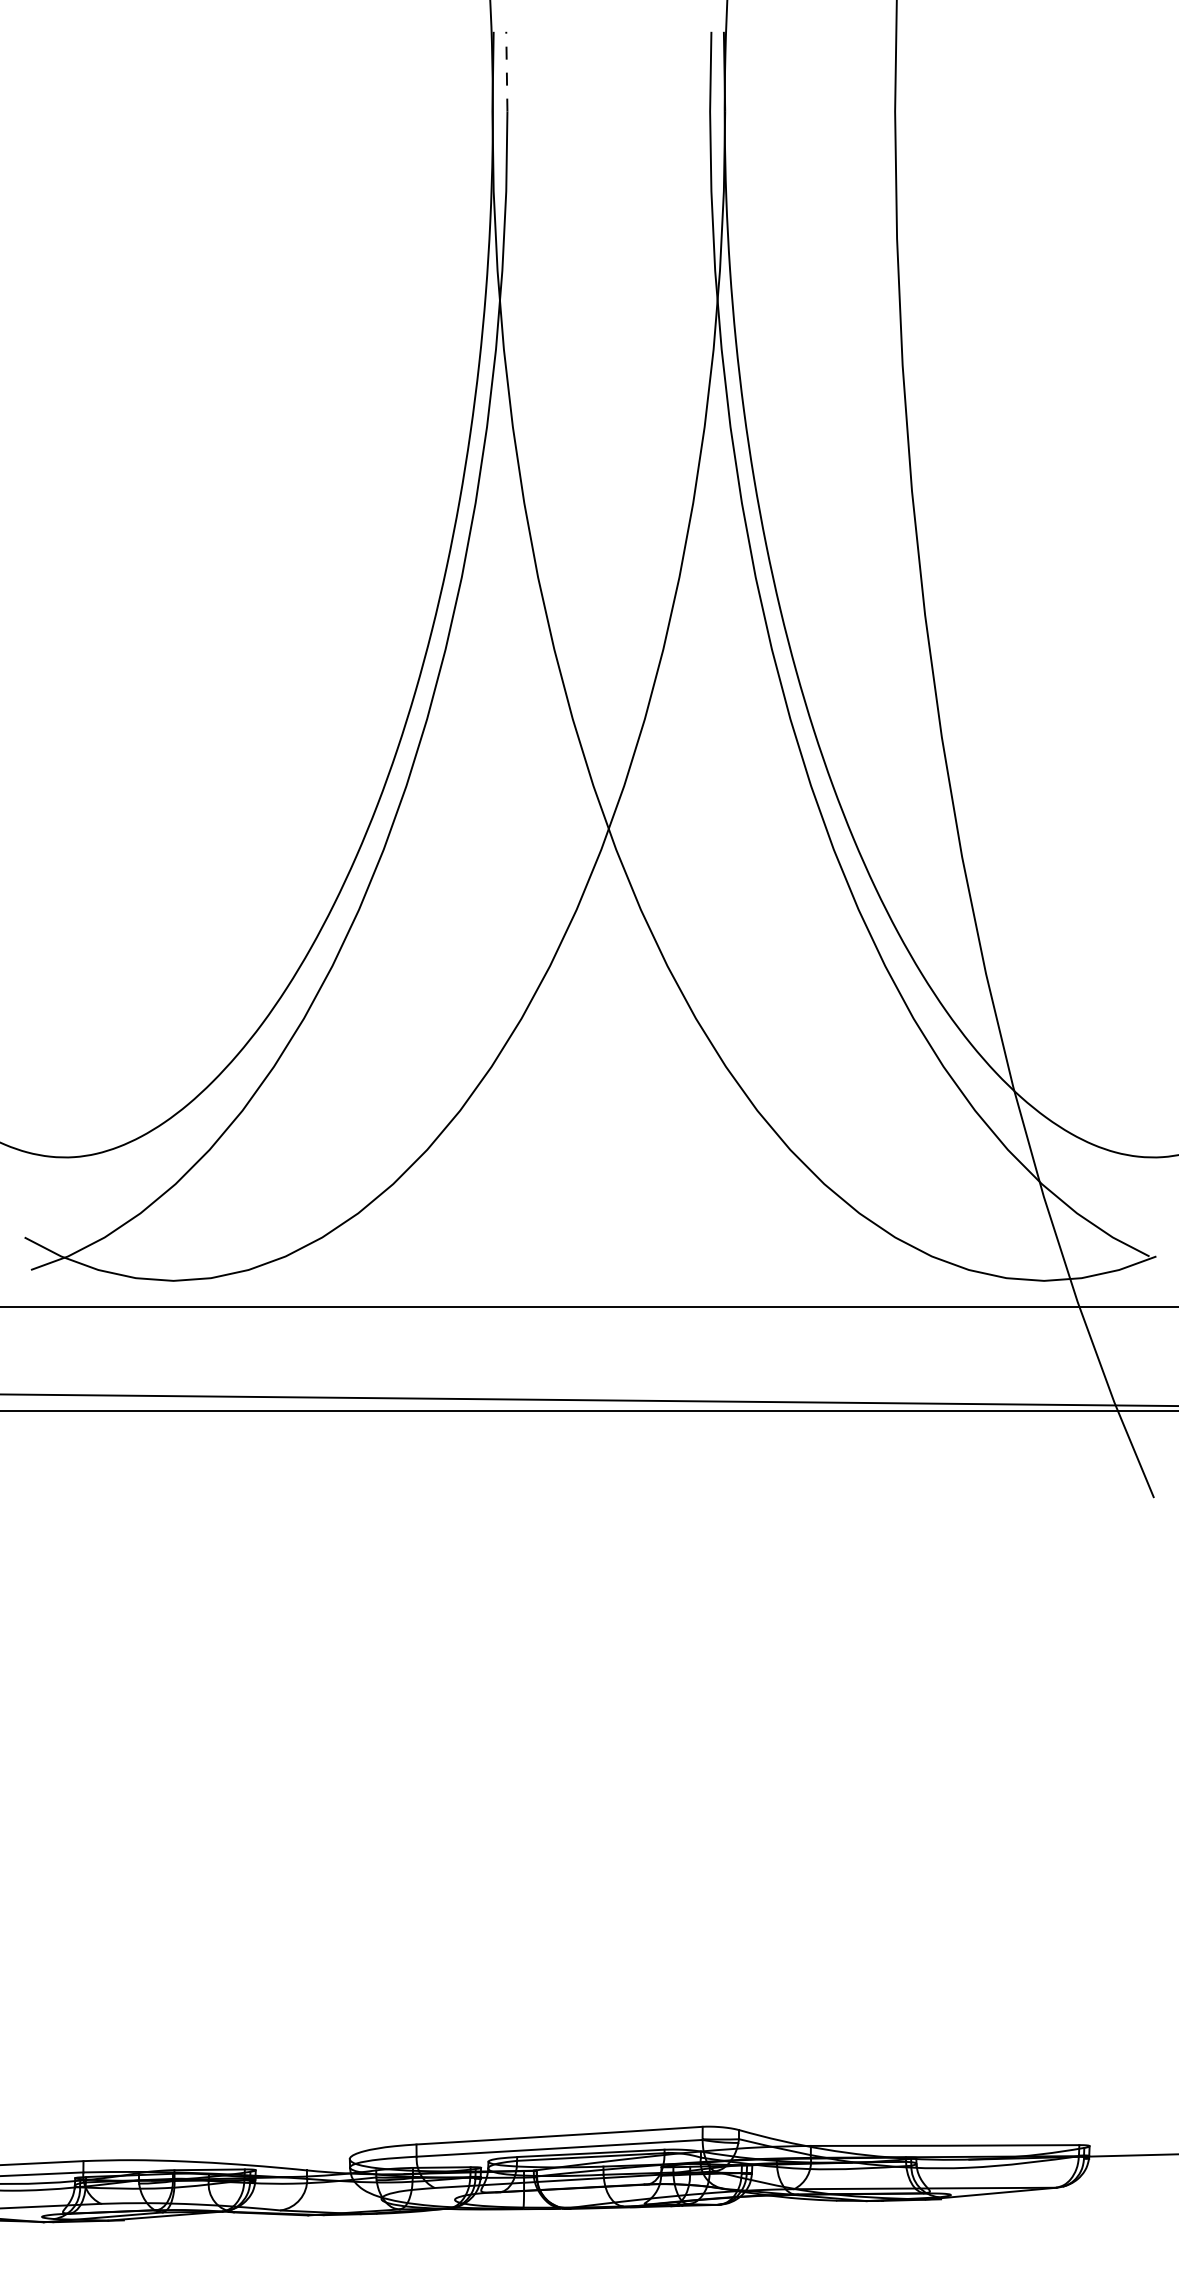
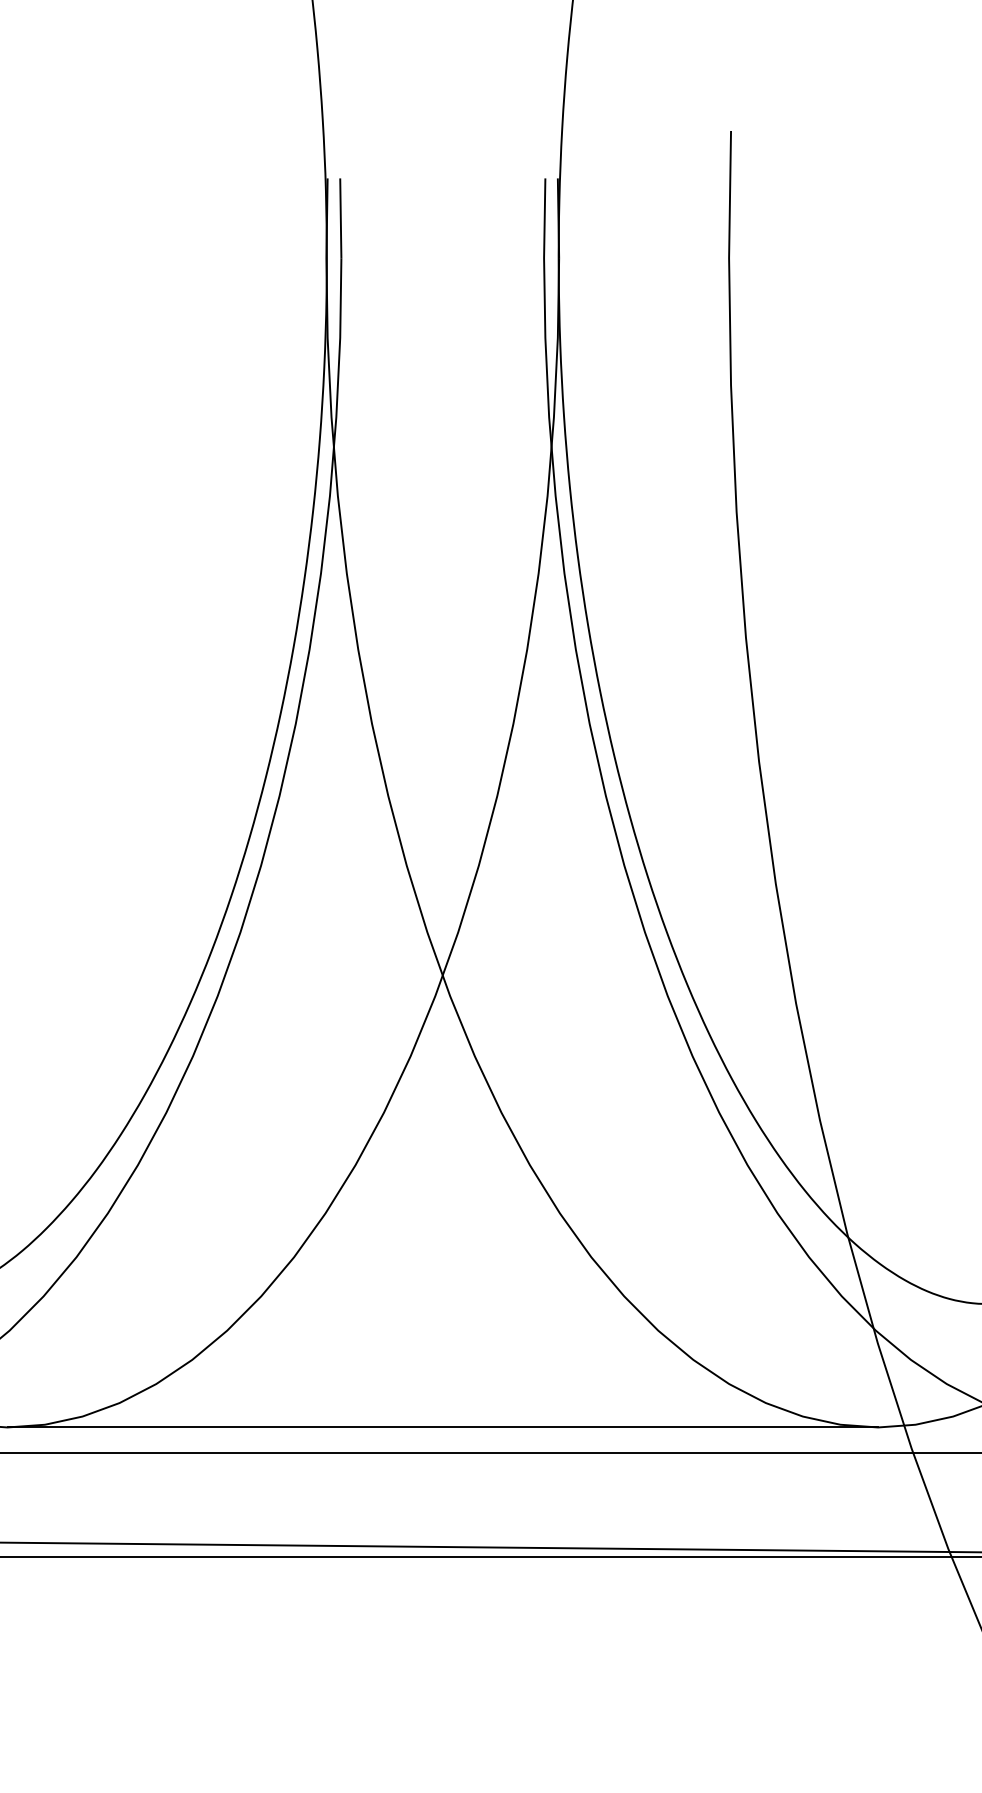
line: (506, 71) -> (340, 218), dashed -> solid
line: (608, 1280) -> (442, 1427), added

